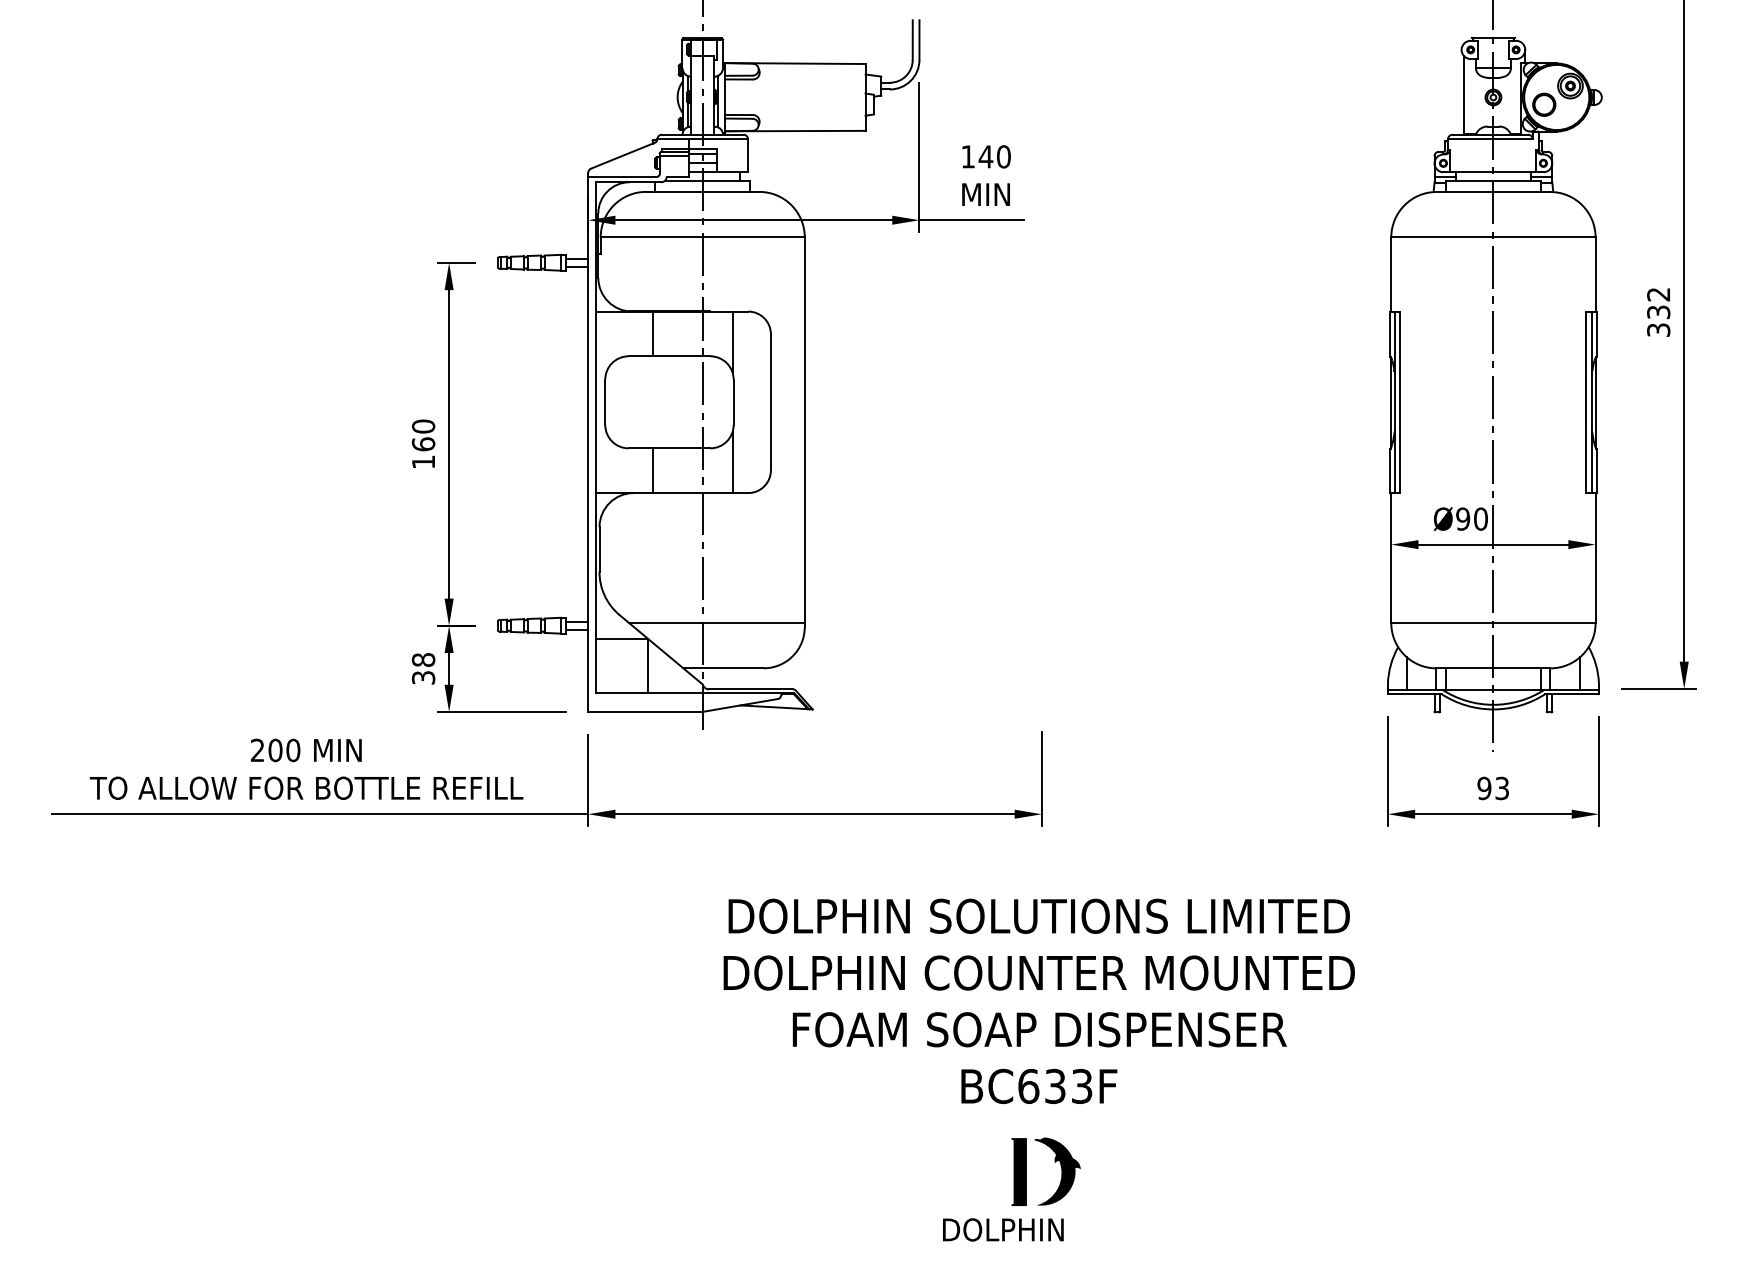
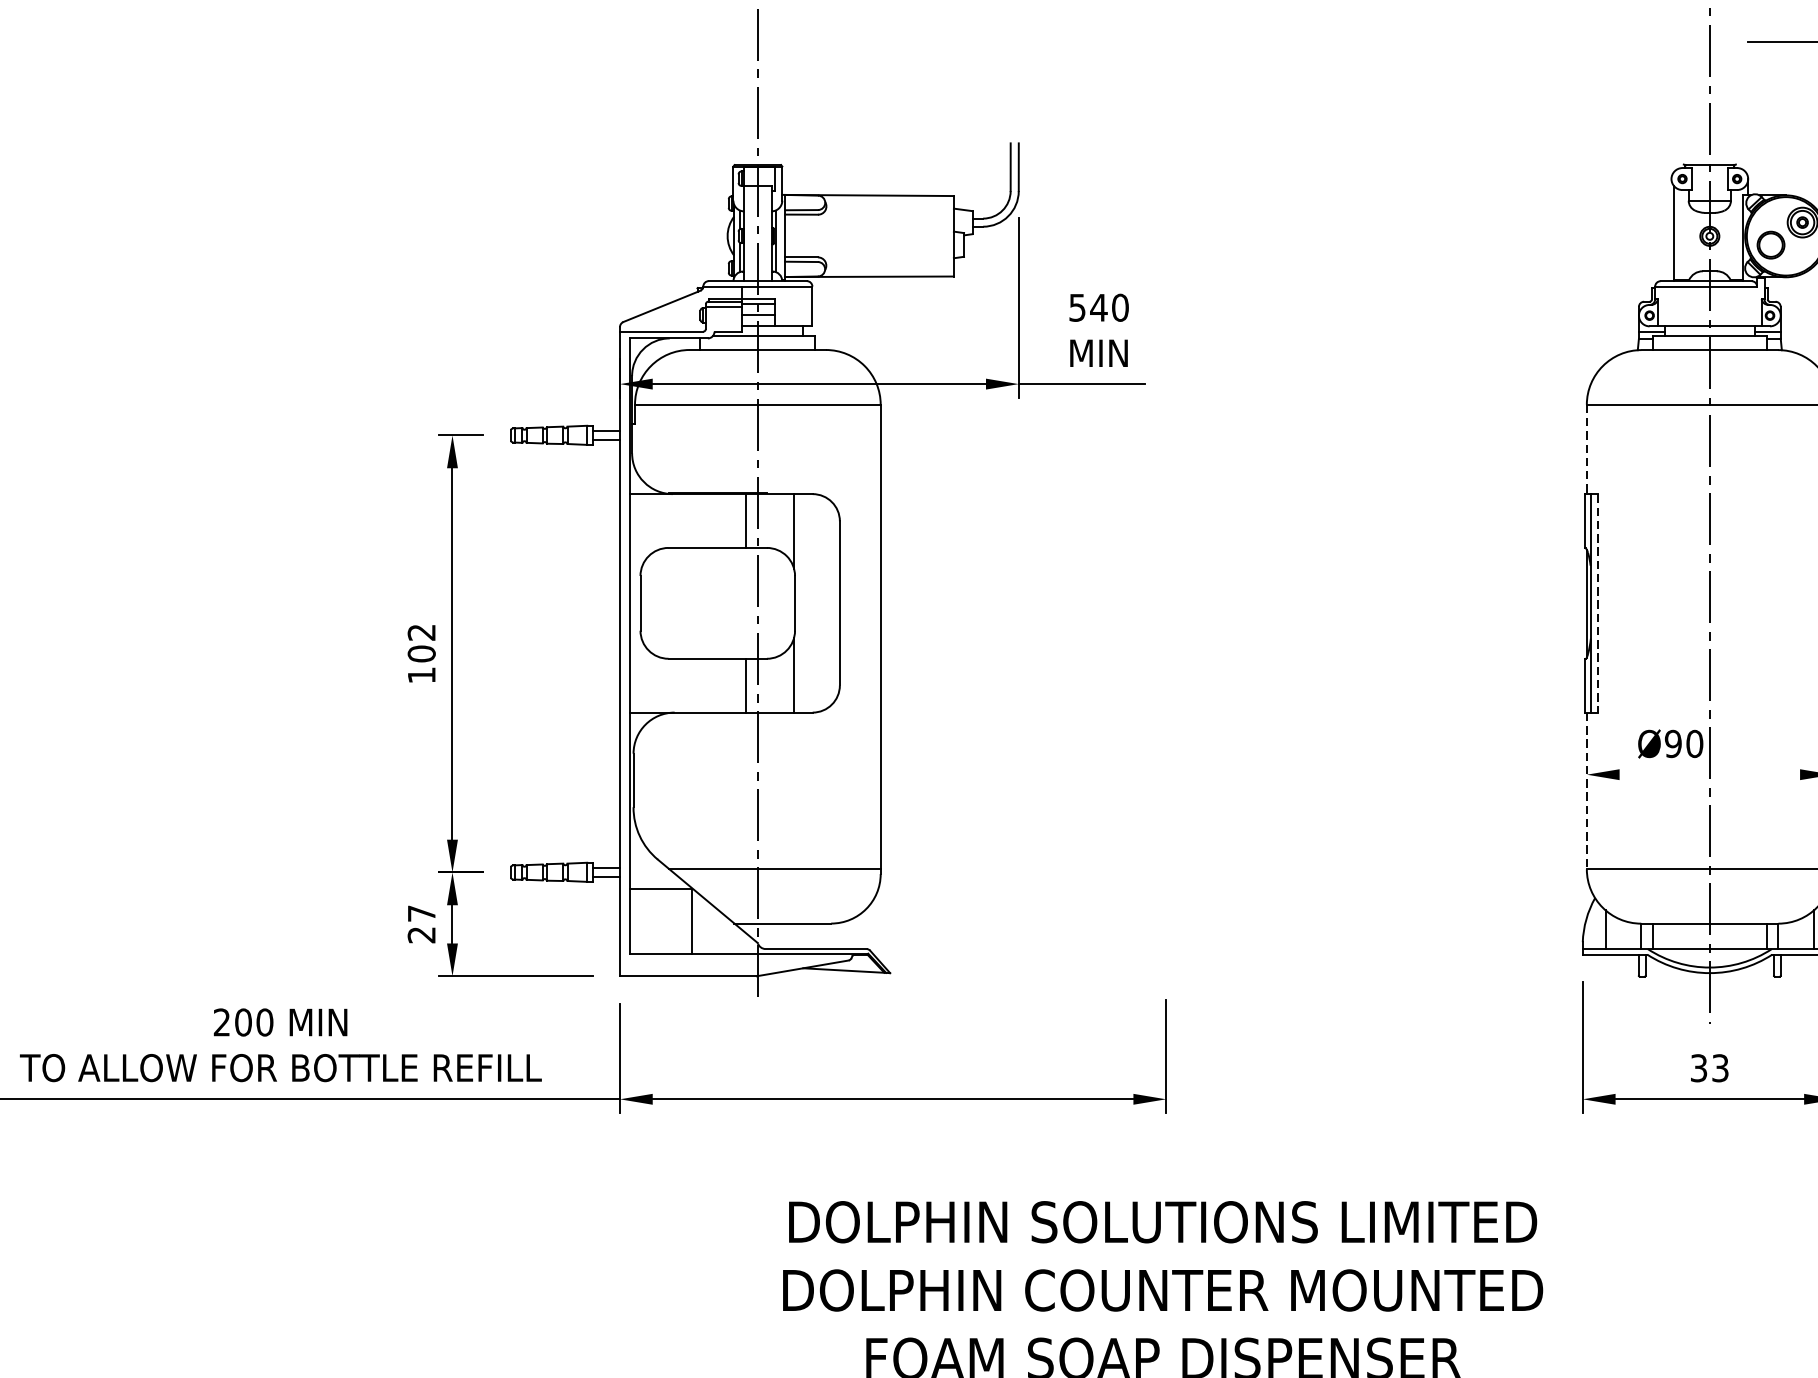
text: (967, 156) -> (1076, 307), 140 -> 540
line: (1391, 275) -> (1587, 450), solid -> dashed
line: (652, 333) -> (745, 520), moved
line: (1400, 402) -> (1597, 603), solid -> dashed
text: (423, 435) -> (421, 643), 160 -> 102
line: (652, 470) -> (745, 685), moved
line: (1493, 544) -> (1709, 774), removed
line: (1391, 558) -> (1587, 791), solid -> dashed
text: (423, 668) -> (421, 923), 38 -> 27
text: (1484, 787) -> (1699, 1067), 93 -> 33

